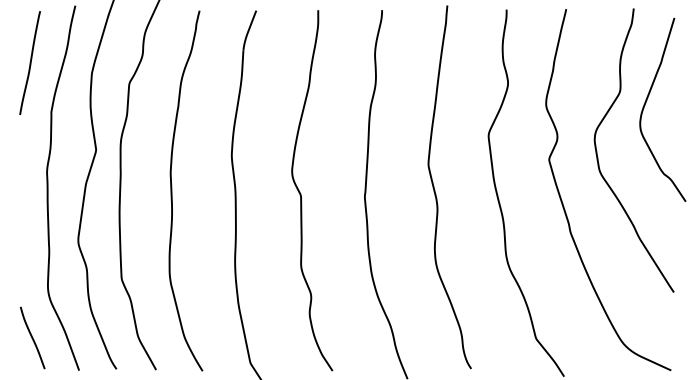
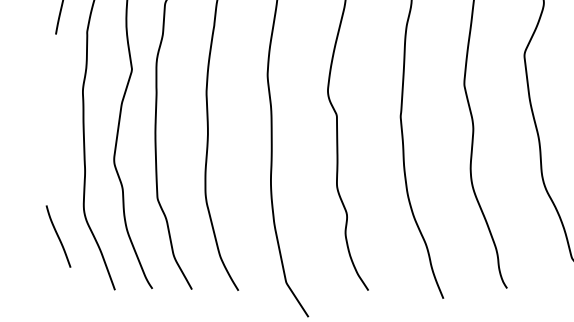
curve: (32, 337) -> (58, 236), moved

